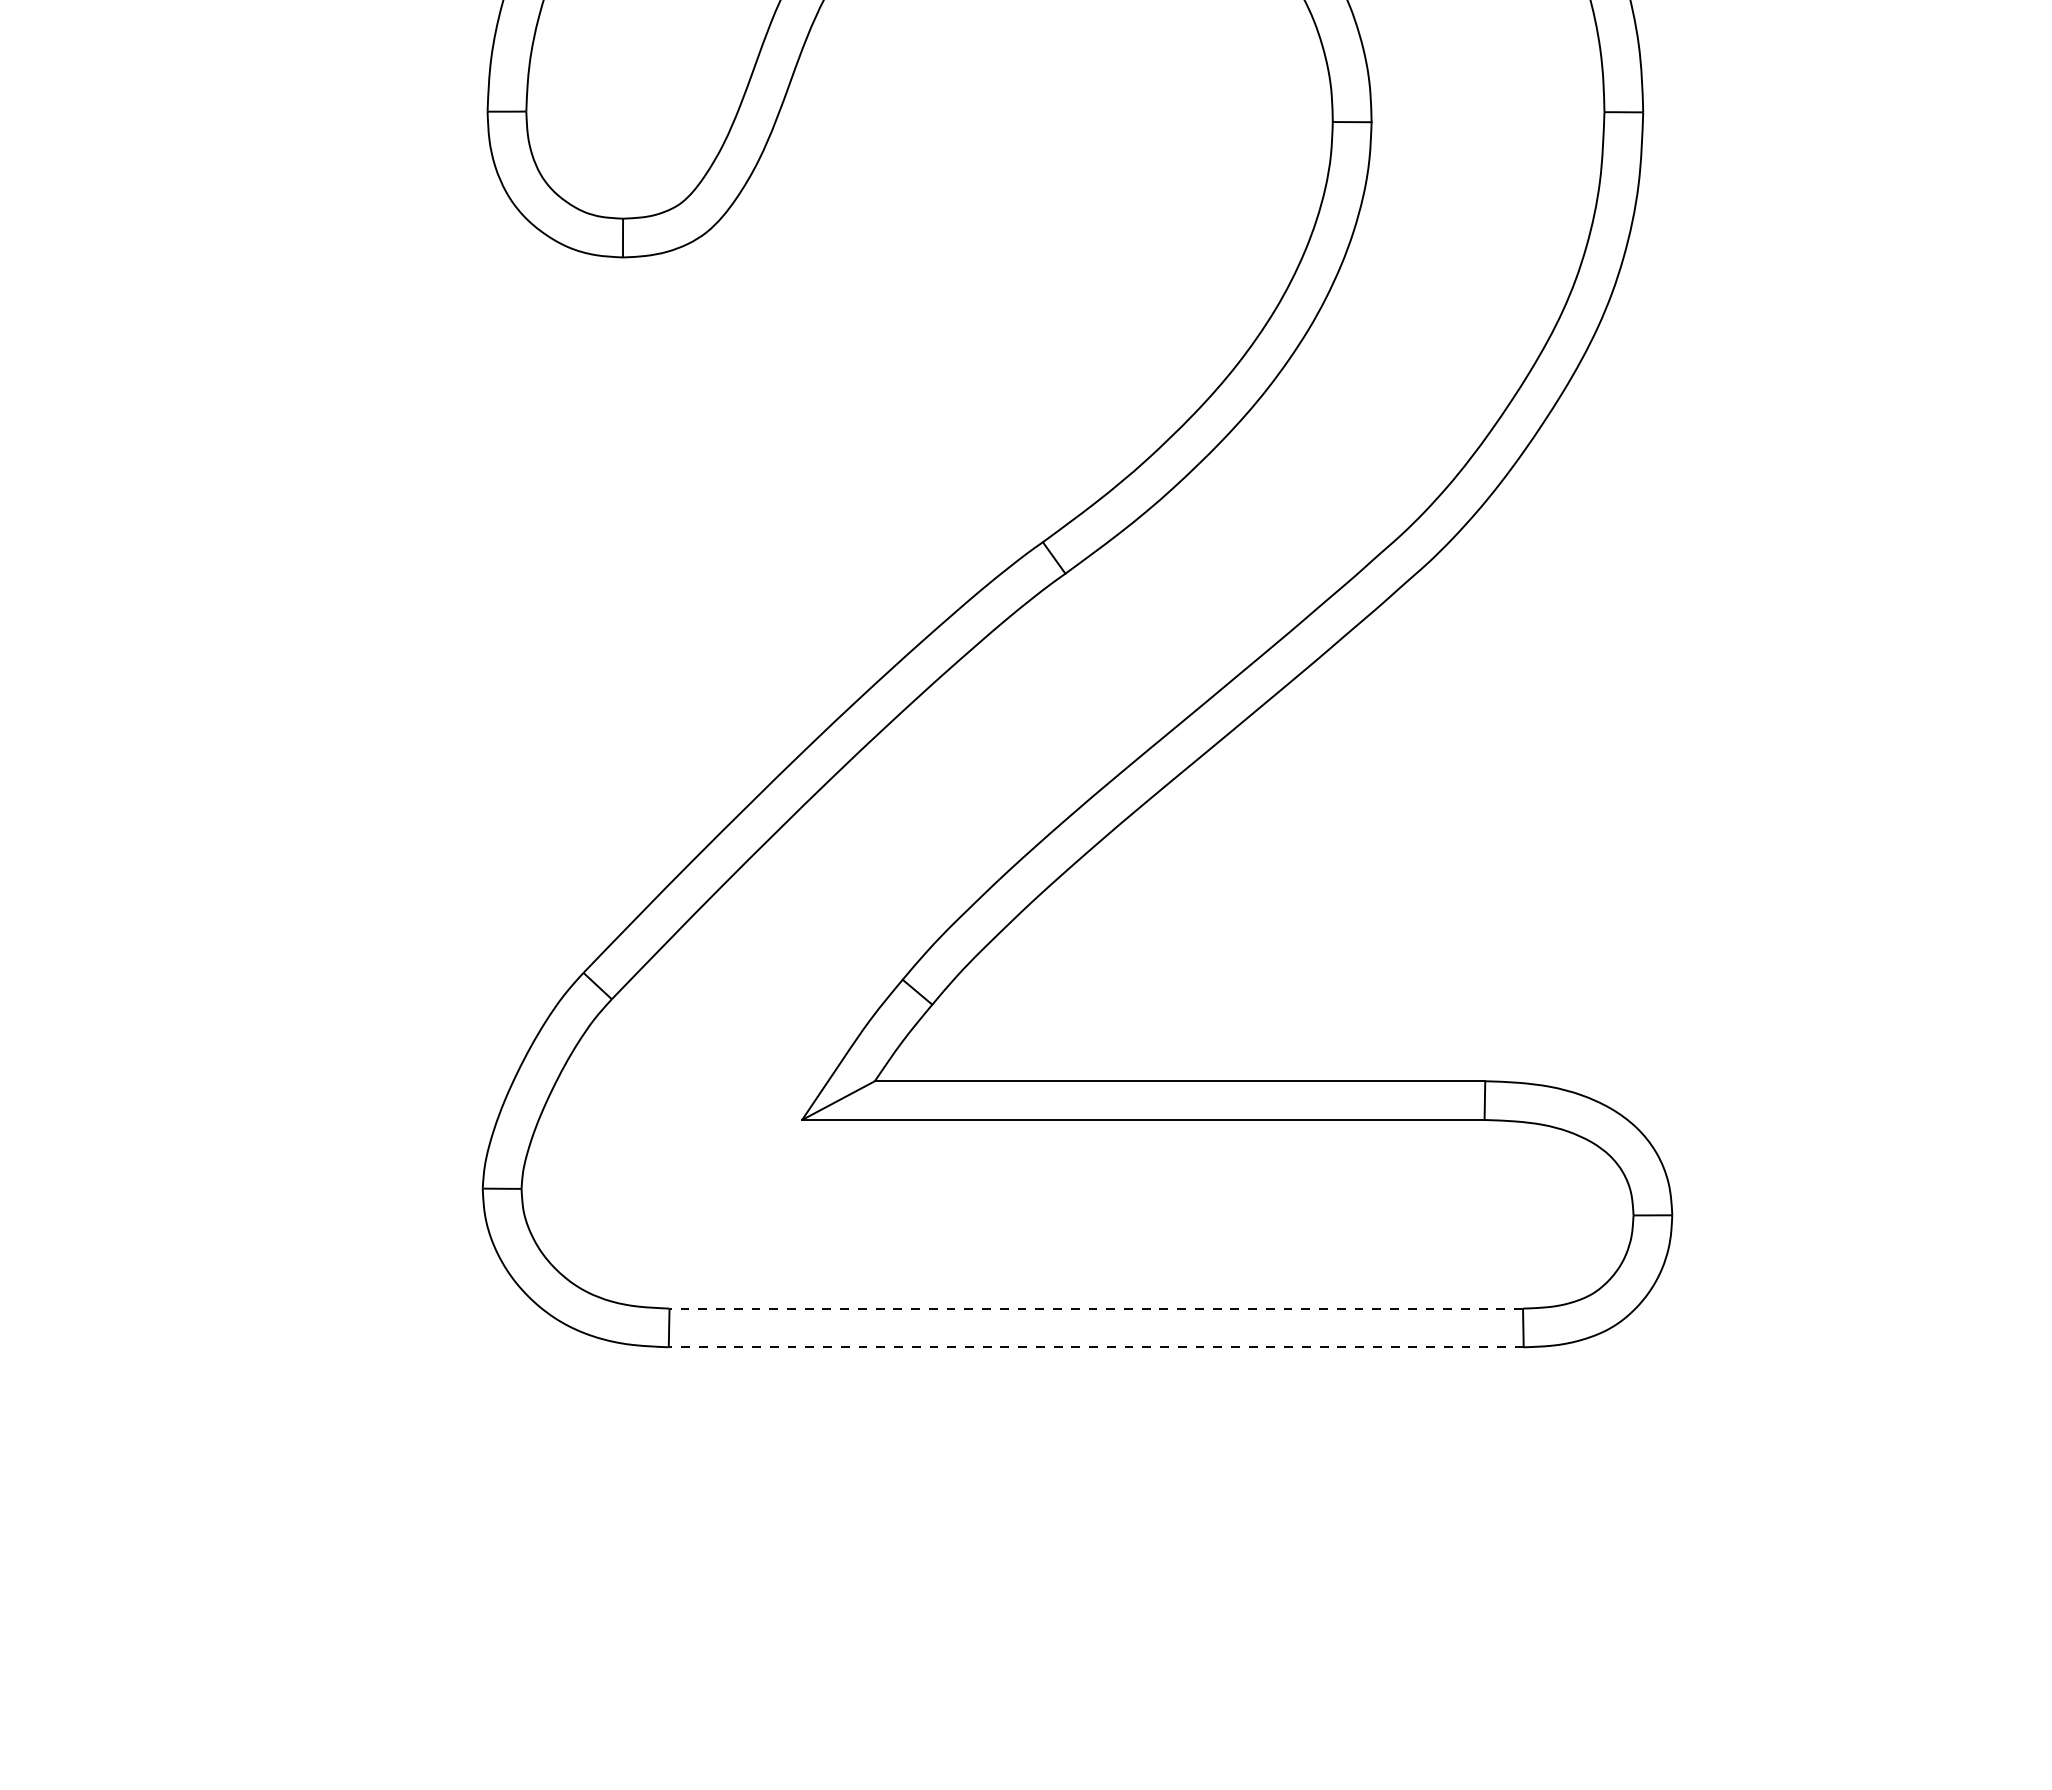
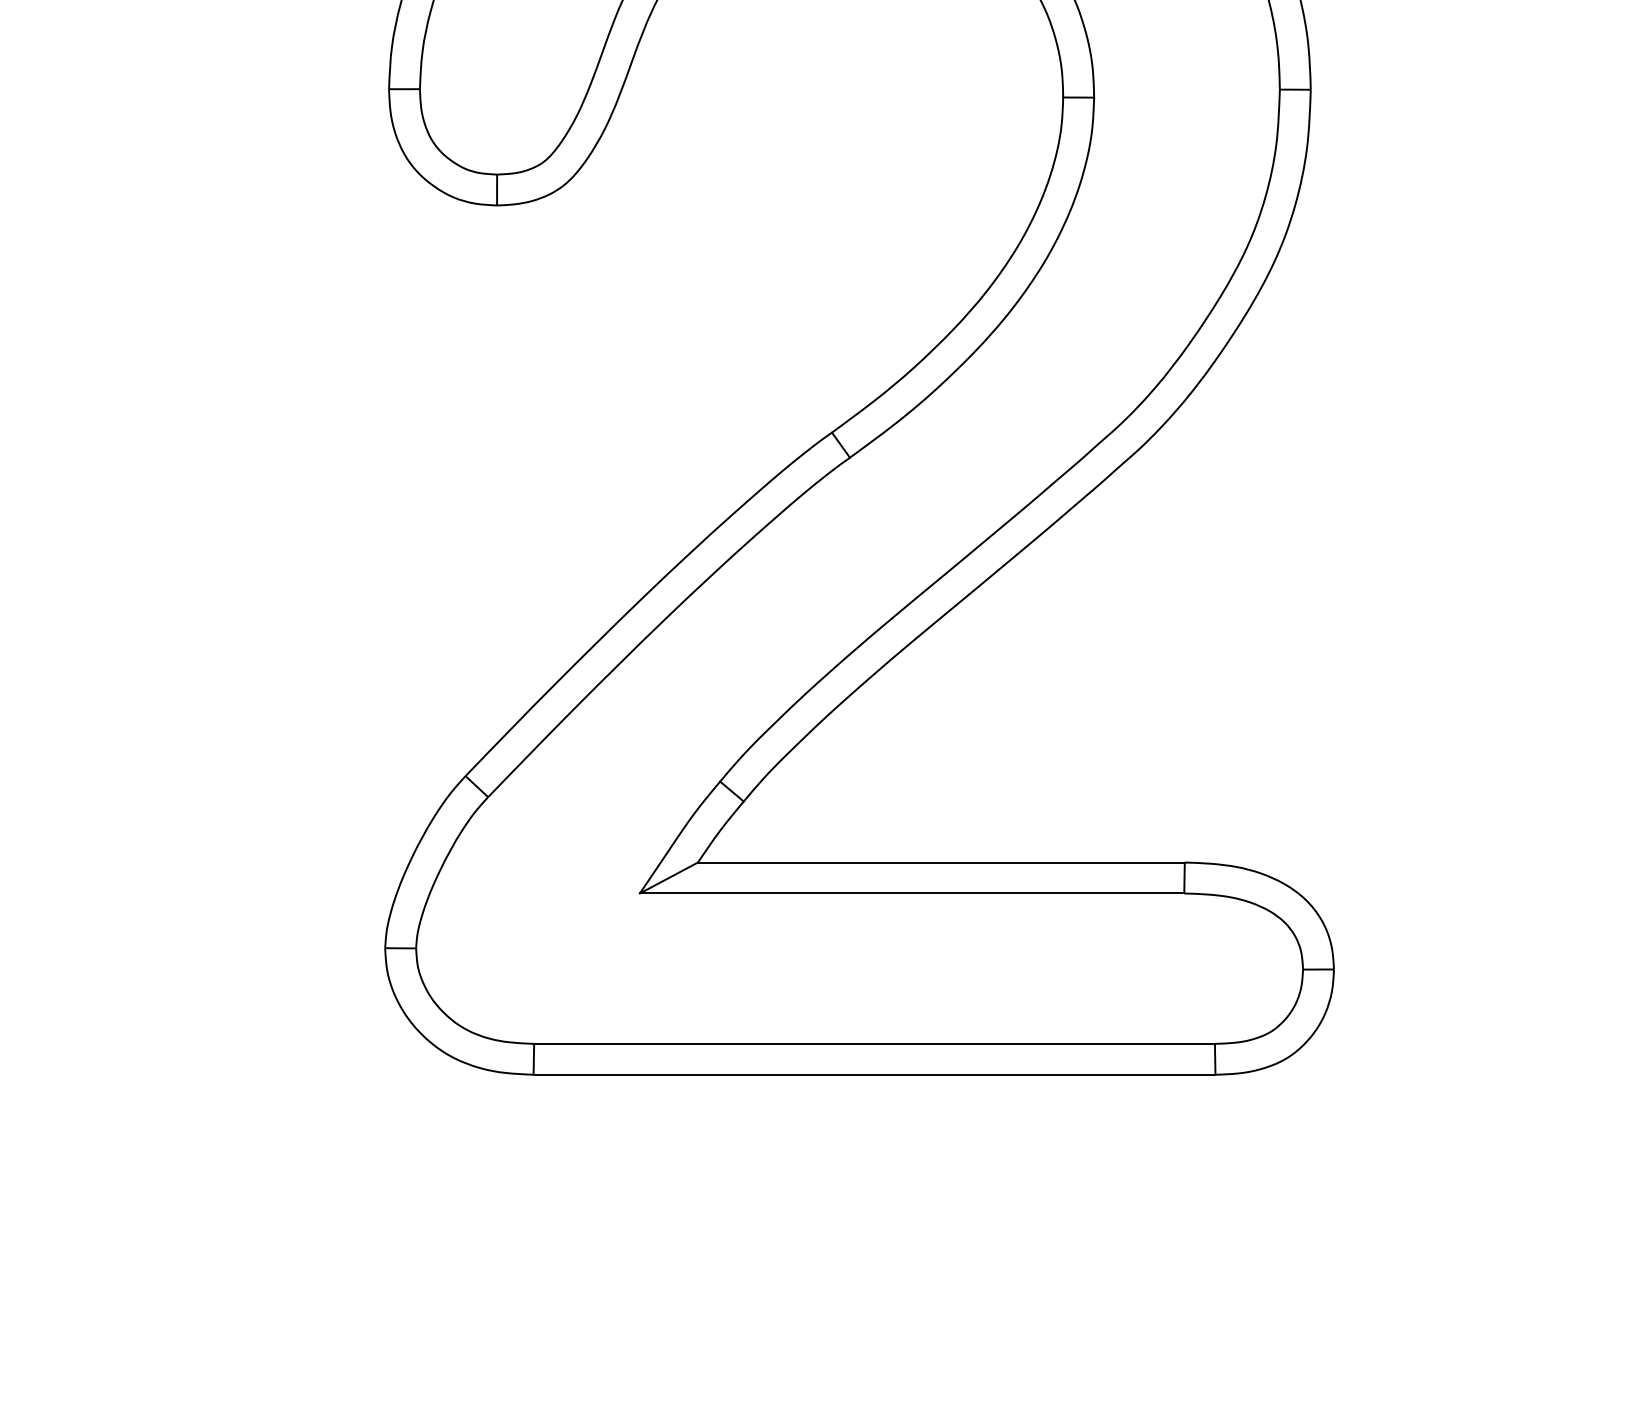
line: (1096, 1308) -> (874, 1043), dashed -> solid
line: (1095, 1347) -> (873, 1074), dashed -> solid

